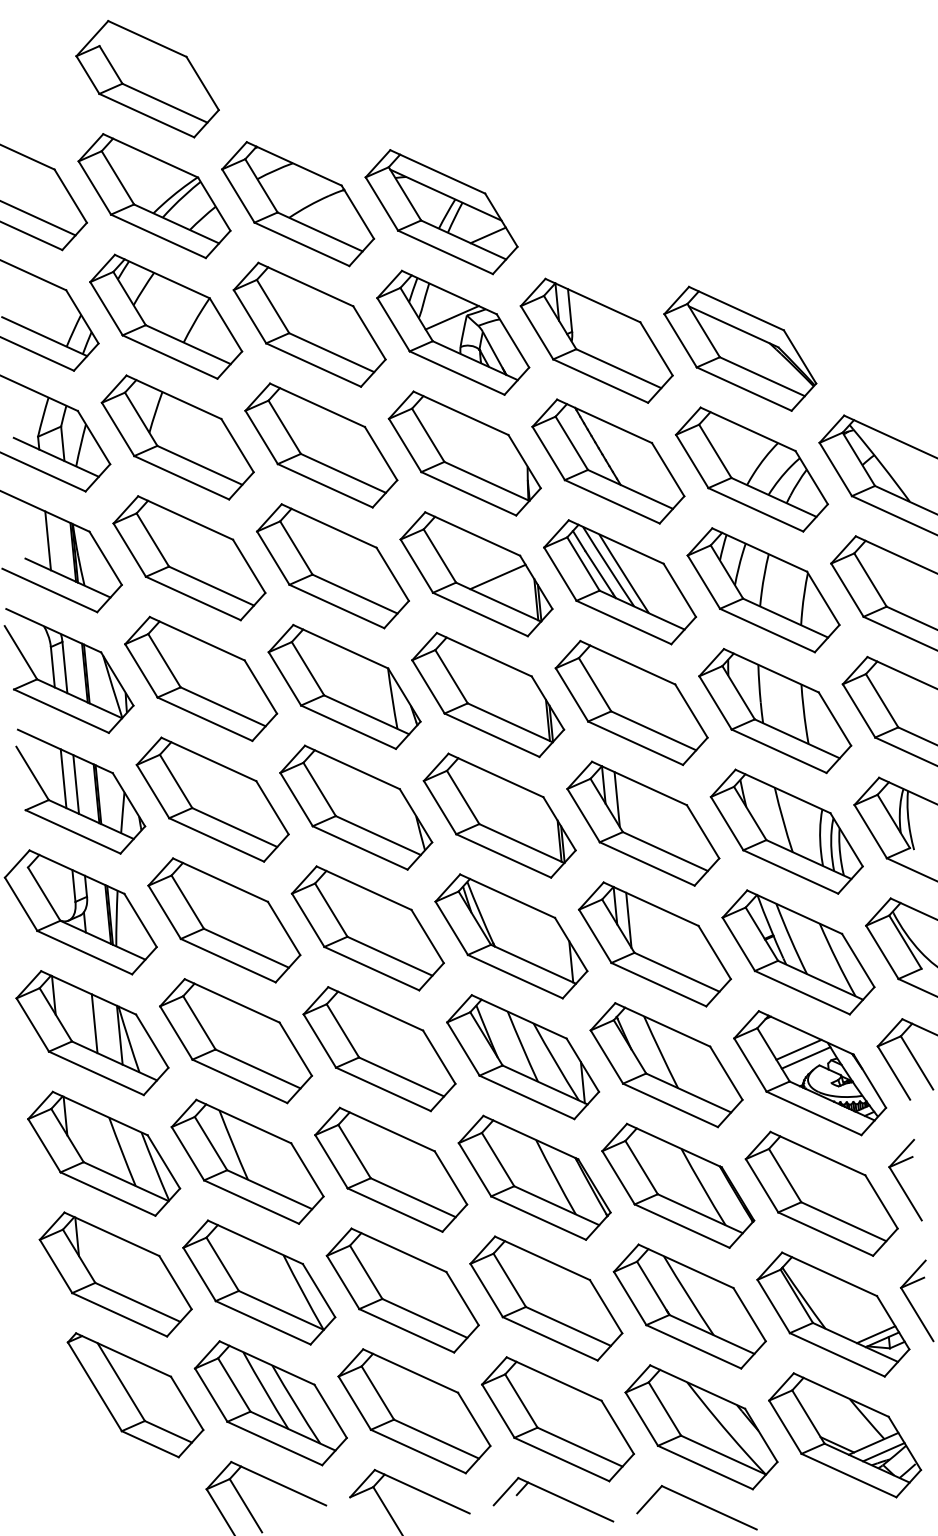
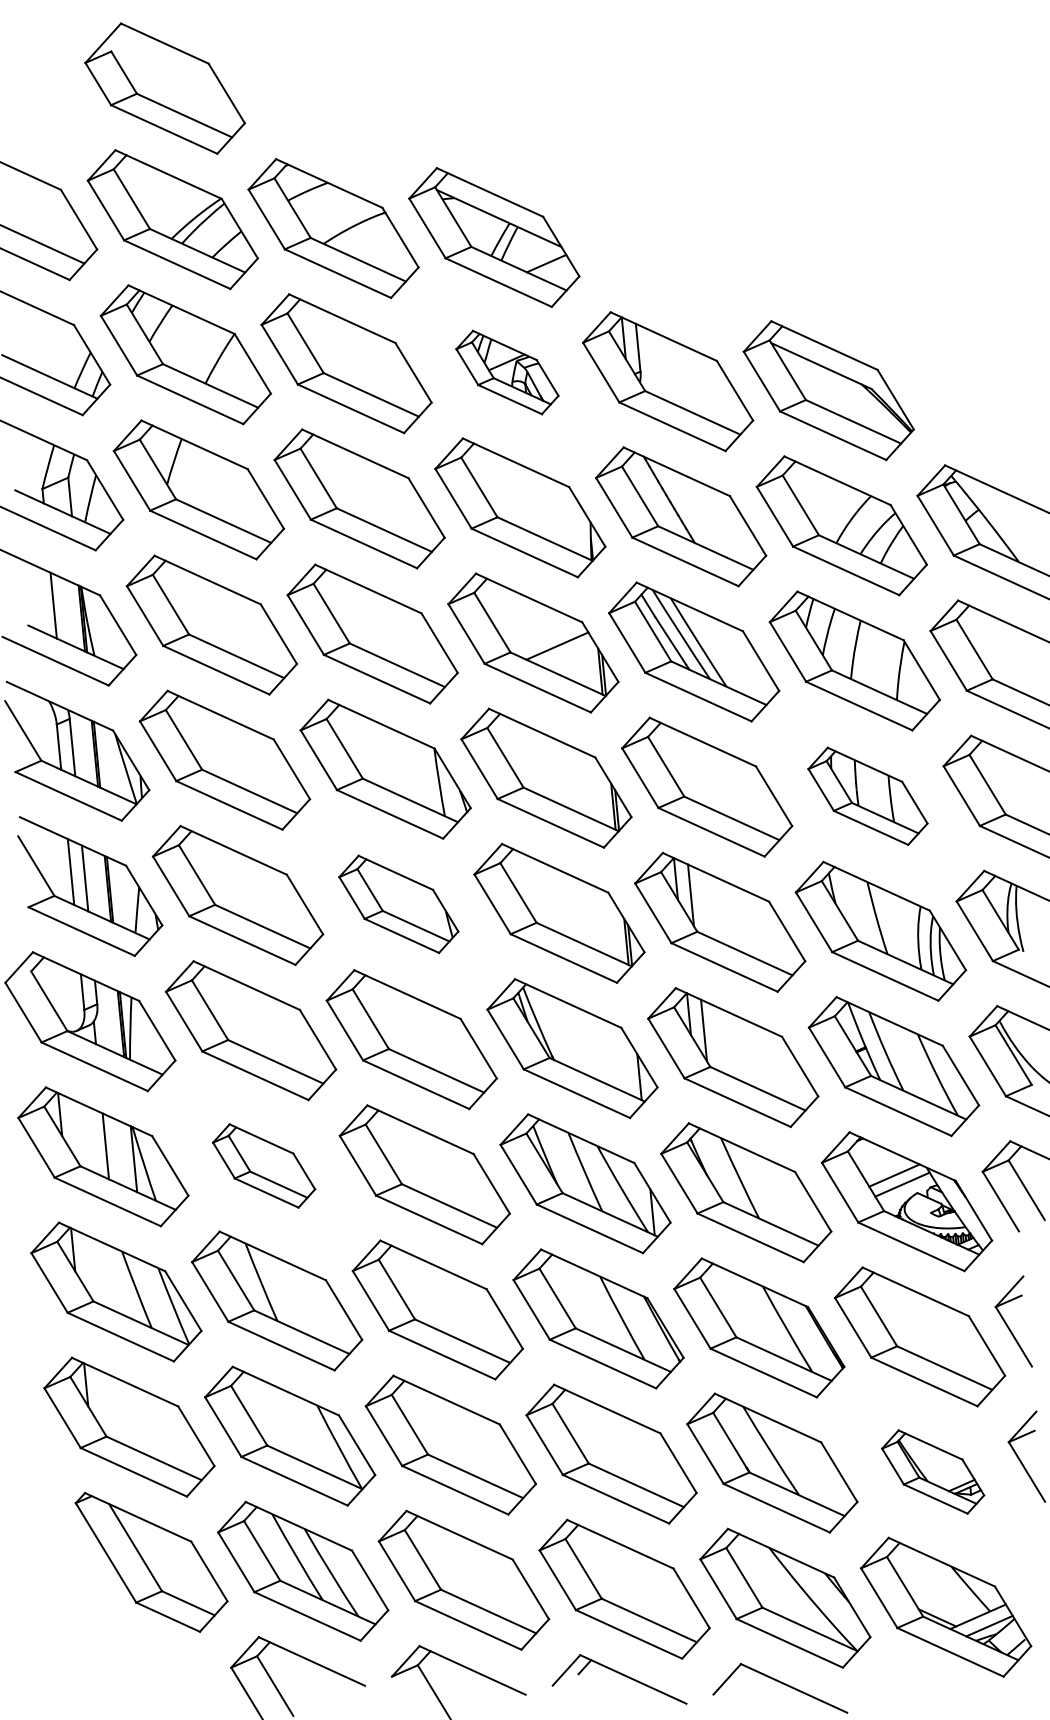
part: (453, 332) -> (507, 372), size x0.6
part: (775, 711) -> (868, 796), size x0.7
part: (356, 807) -> (399, 904), size x0.7
part: (235, 1041) -> (263, 1166), size x0.6
part: (833, 1314) -> (933, 1471), size x0.6

